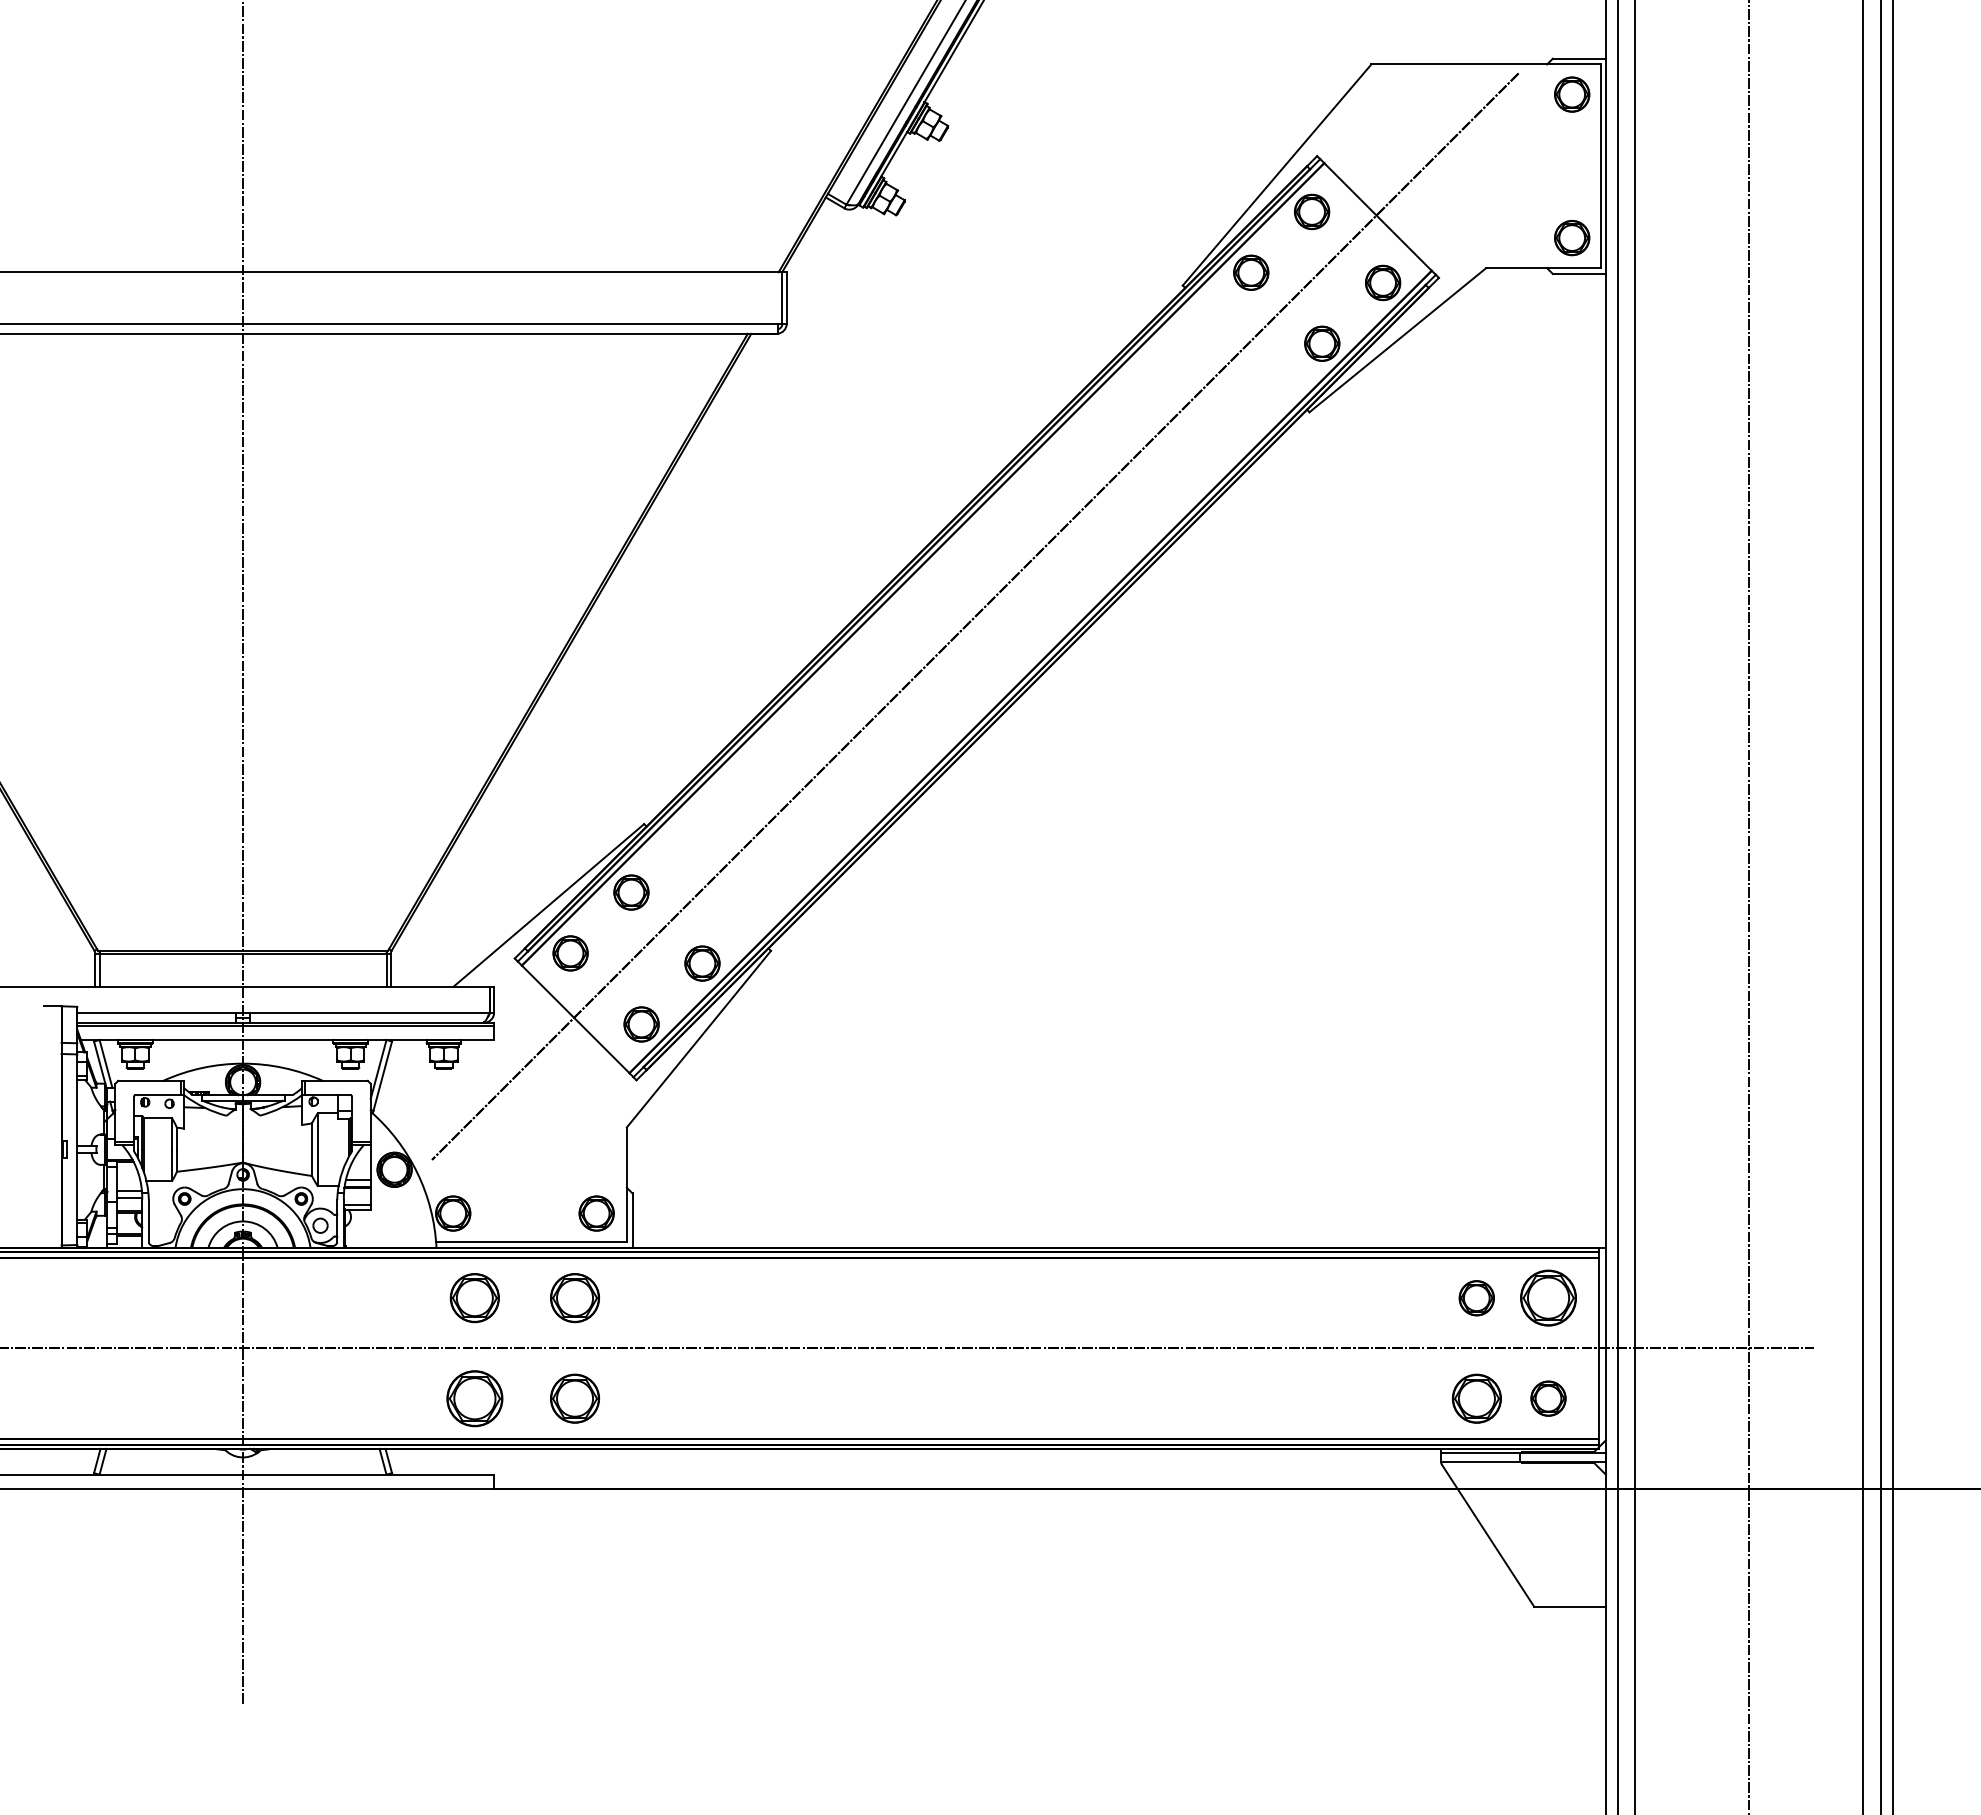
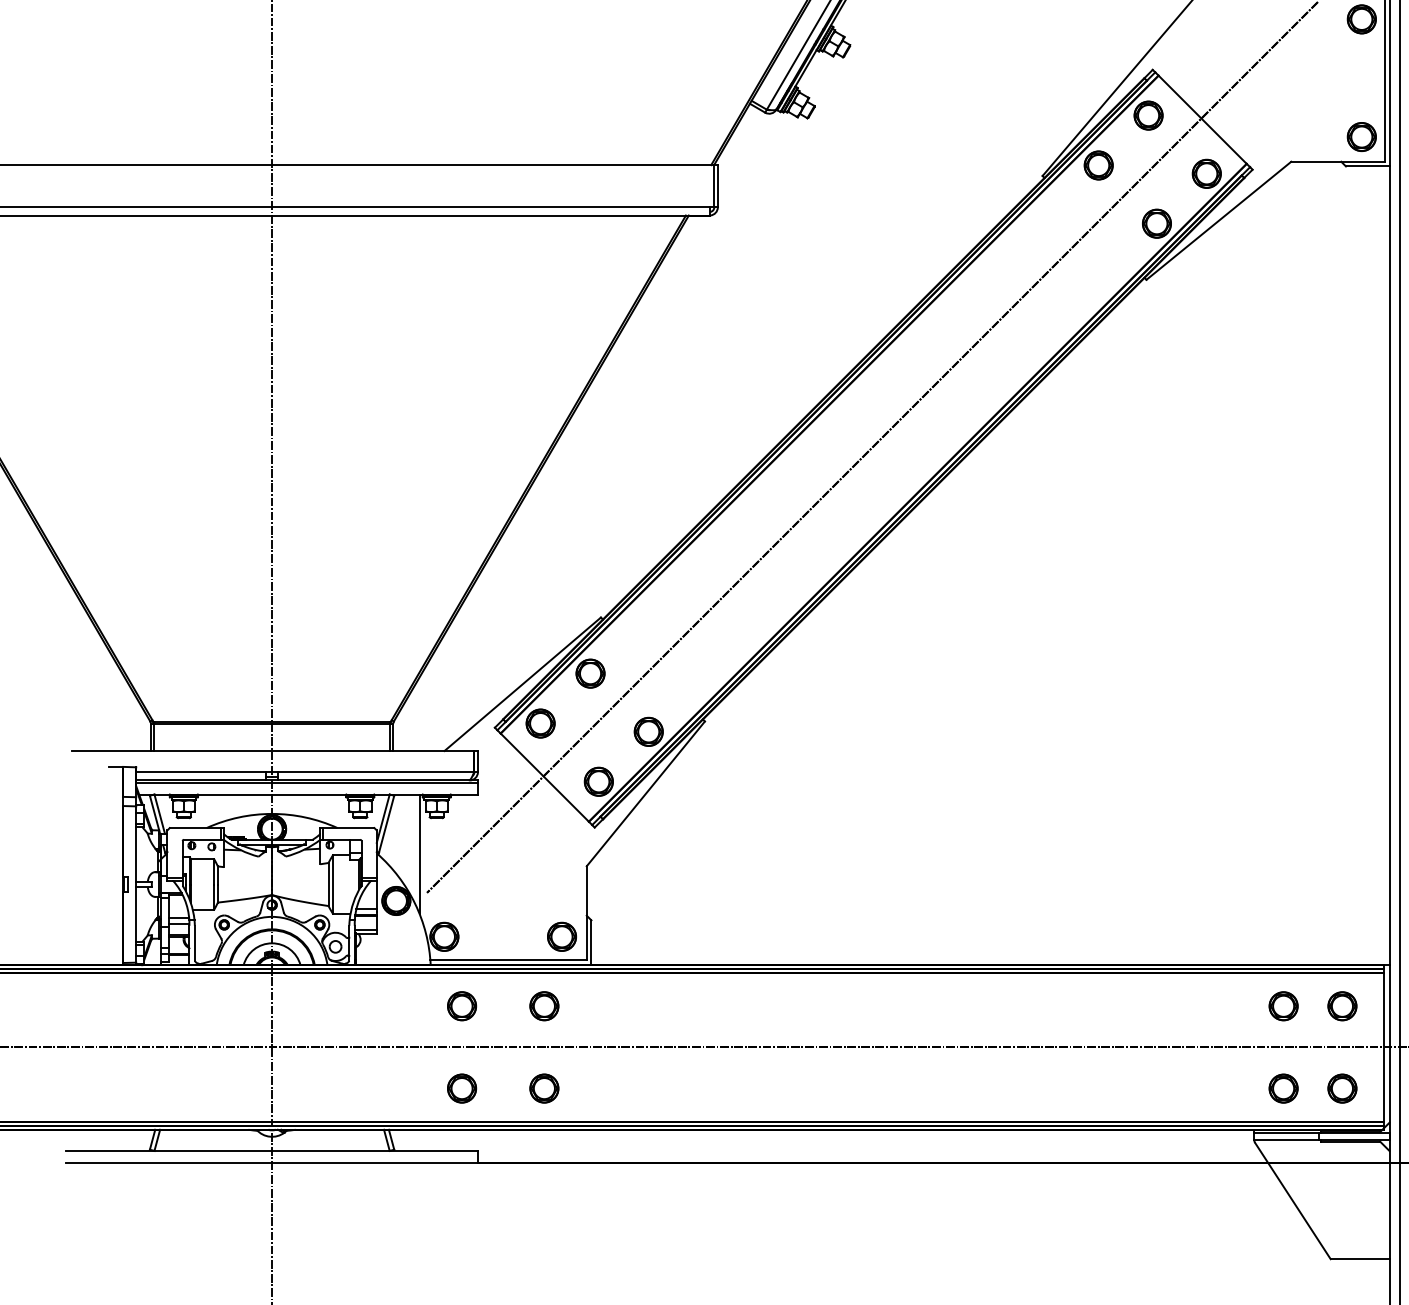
line: (423, 1112) -> (420, 853), added
part: (474, 1298) -> (461, 1006), size x0.71
part: (575, 1298) -> (544, 1006), size x0.71
part: (1548, 1298) -> (1342, 1006), size x0.62
part: (474, 1398) -> (461, 1088), size x0.62
part: (575, 1398) -> (544, 1088), size x0.71
part: (1476, 1398) -> (1283, 1088), size x0.71

